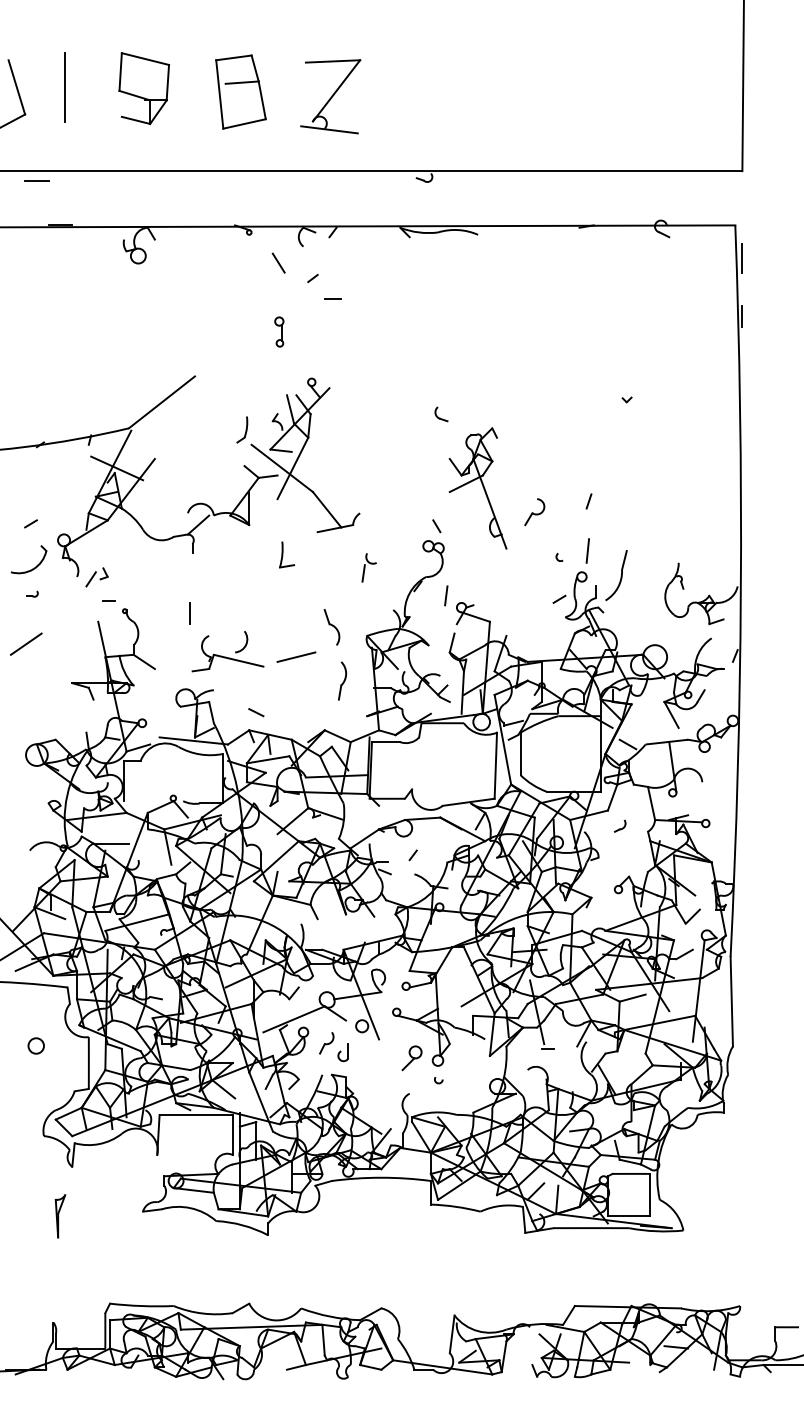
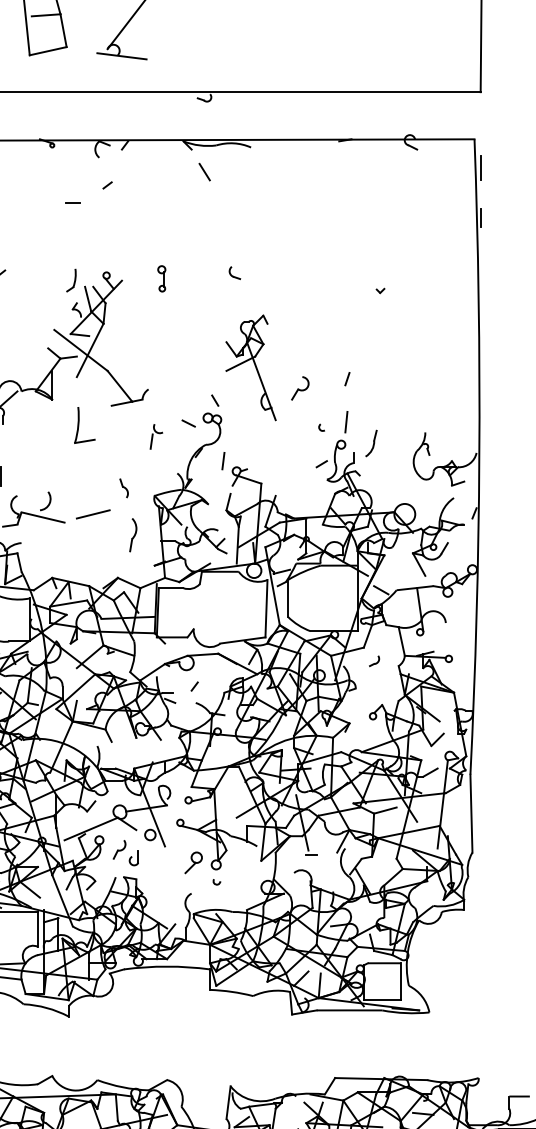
line: (278, 262) -> (204, 171), moved
line: (332, 298) -> (72, 202), moved
part: (279, 331) -> (161, 278), moved
part: (441, 414) -> (234, 273), moved
part: (242, 429) -> (71, 280), moved
part: (287, 554) -> (85, 425), size x1.6
part: (616, 575) -> (371, 443), size x0.6
part: (331, 627) -> (123, 488), size x0.6
line: (256, 712) -> (188, 423), moved

